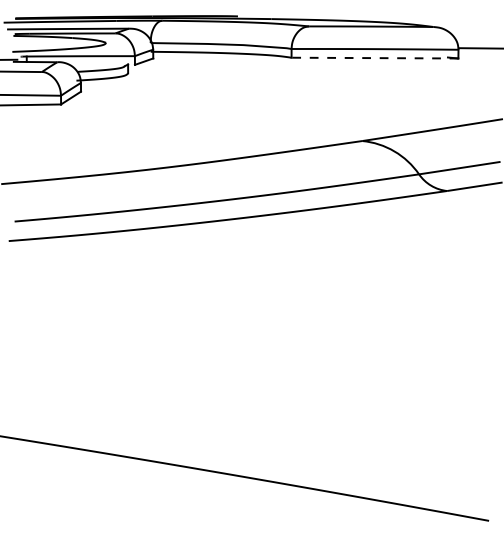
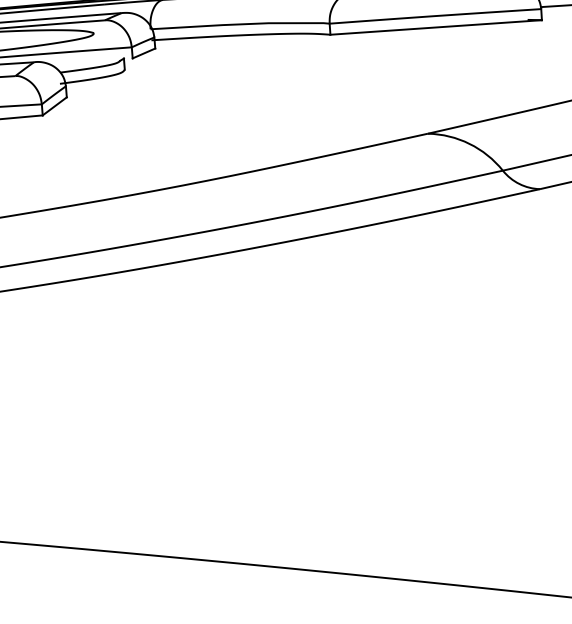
line: (374, 58) -> (435, 28), dashed -> solid

